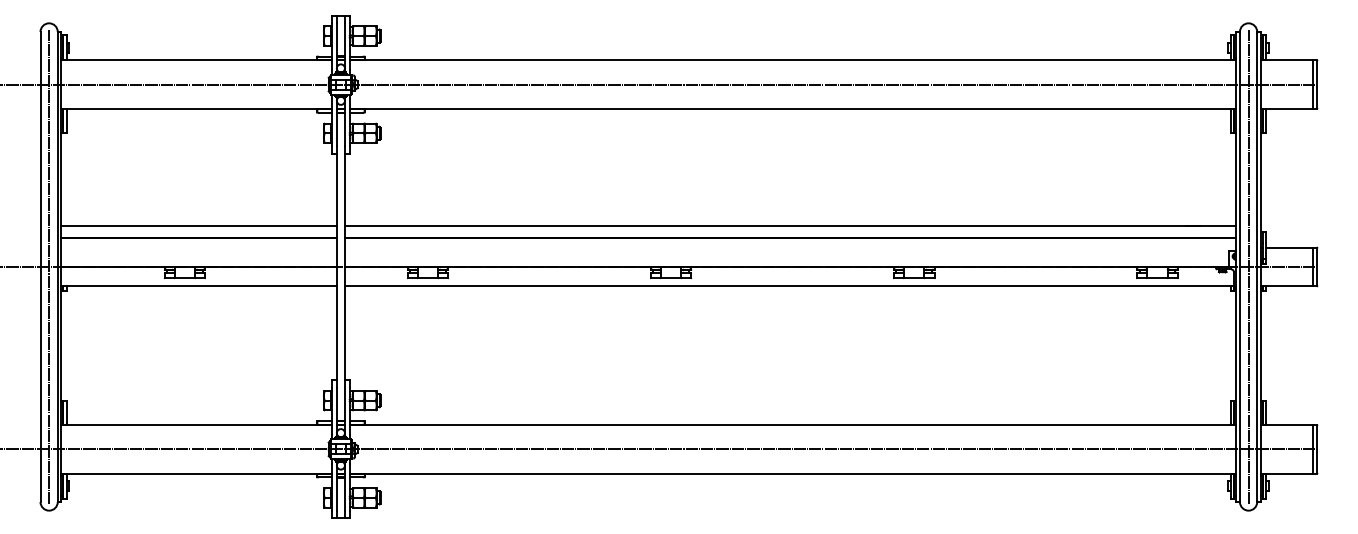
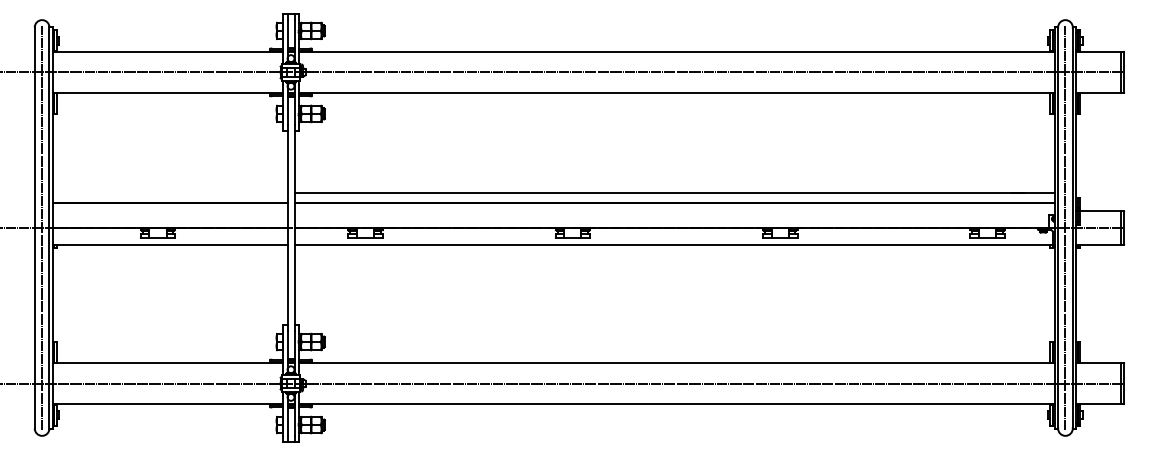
line: (198, 225) -> (169, 192), removed

